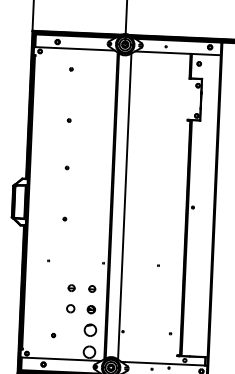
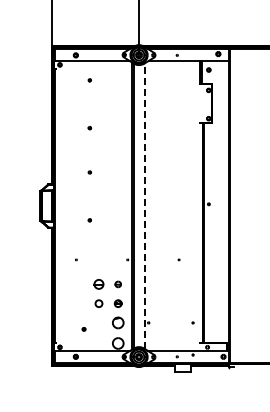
line: (125, 205) -> (145, 205), solid -> dashed
part: (71, 288) -> (98, 284), size x1.6

